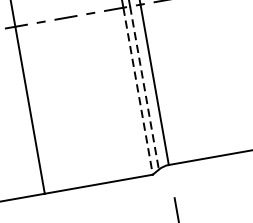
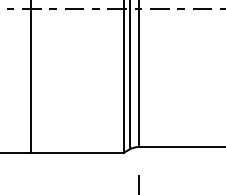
line: (144, 88) -> (129, 79), dashed -> solid
line: (137, 90) -> (123, 80), dashed -> solid

